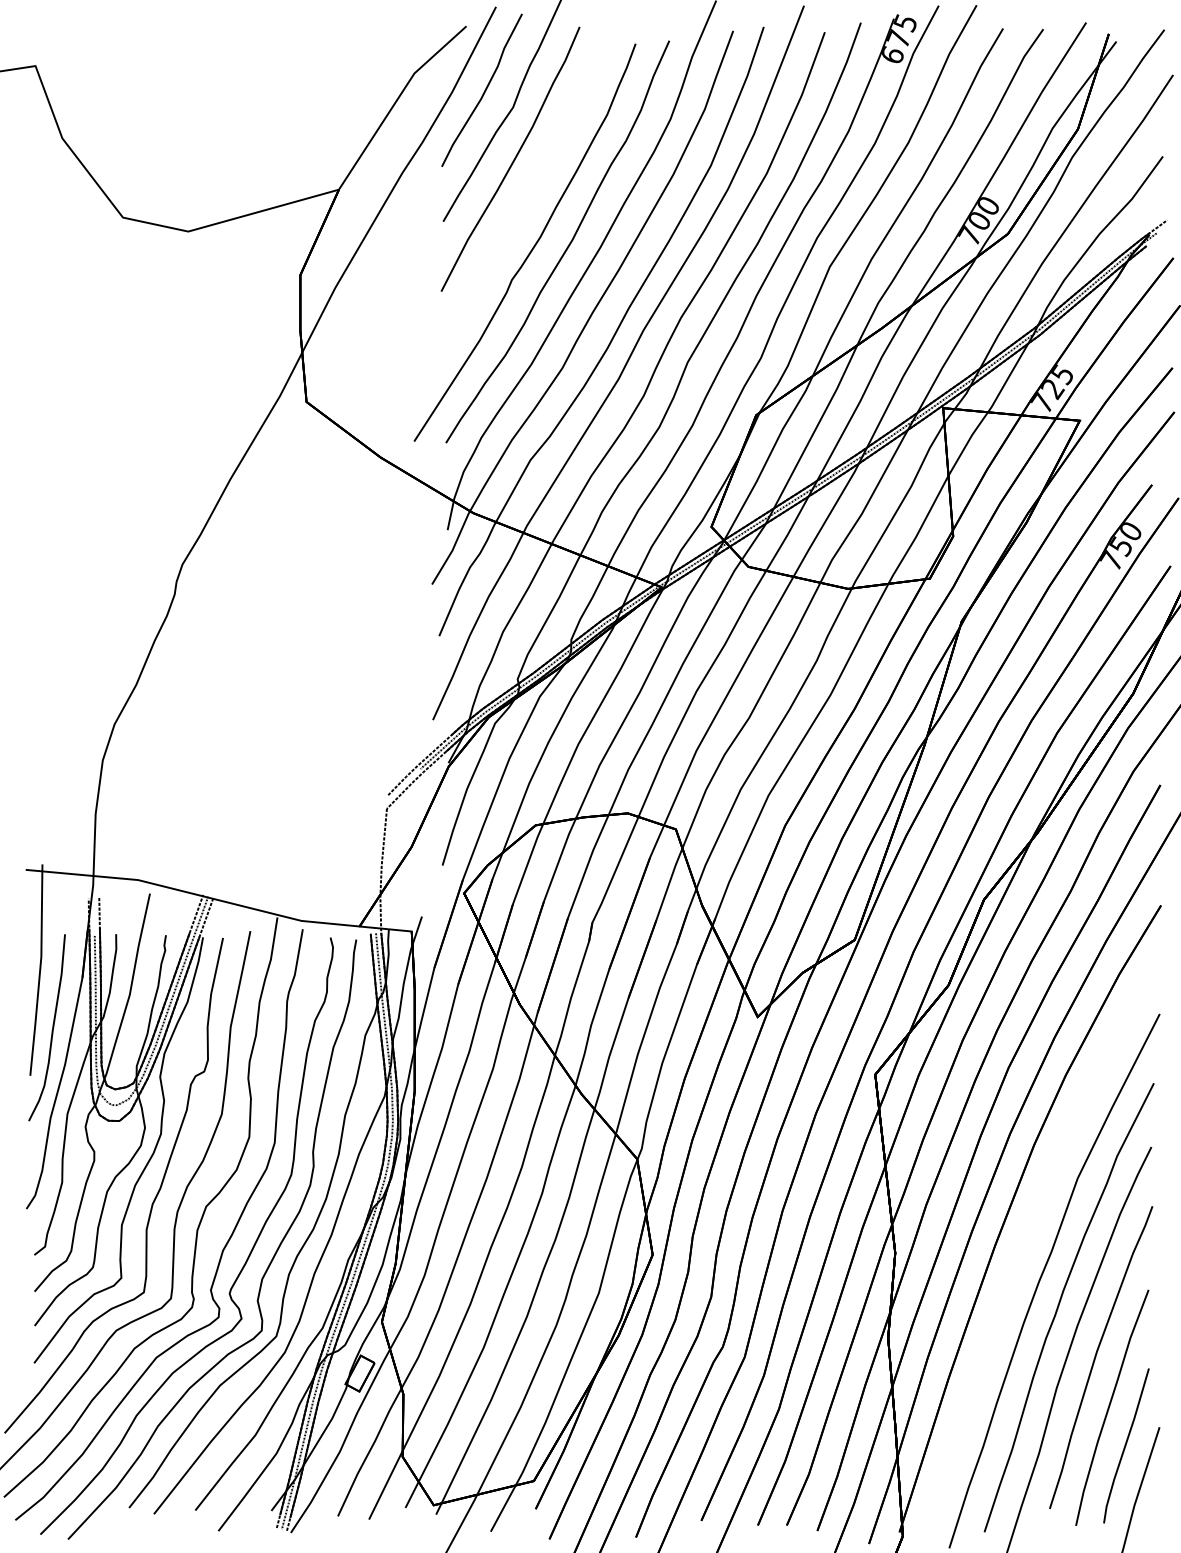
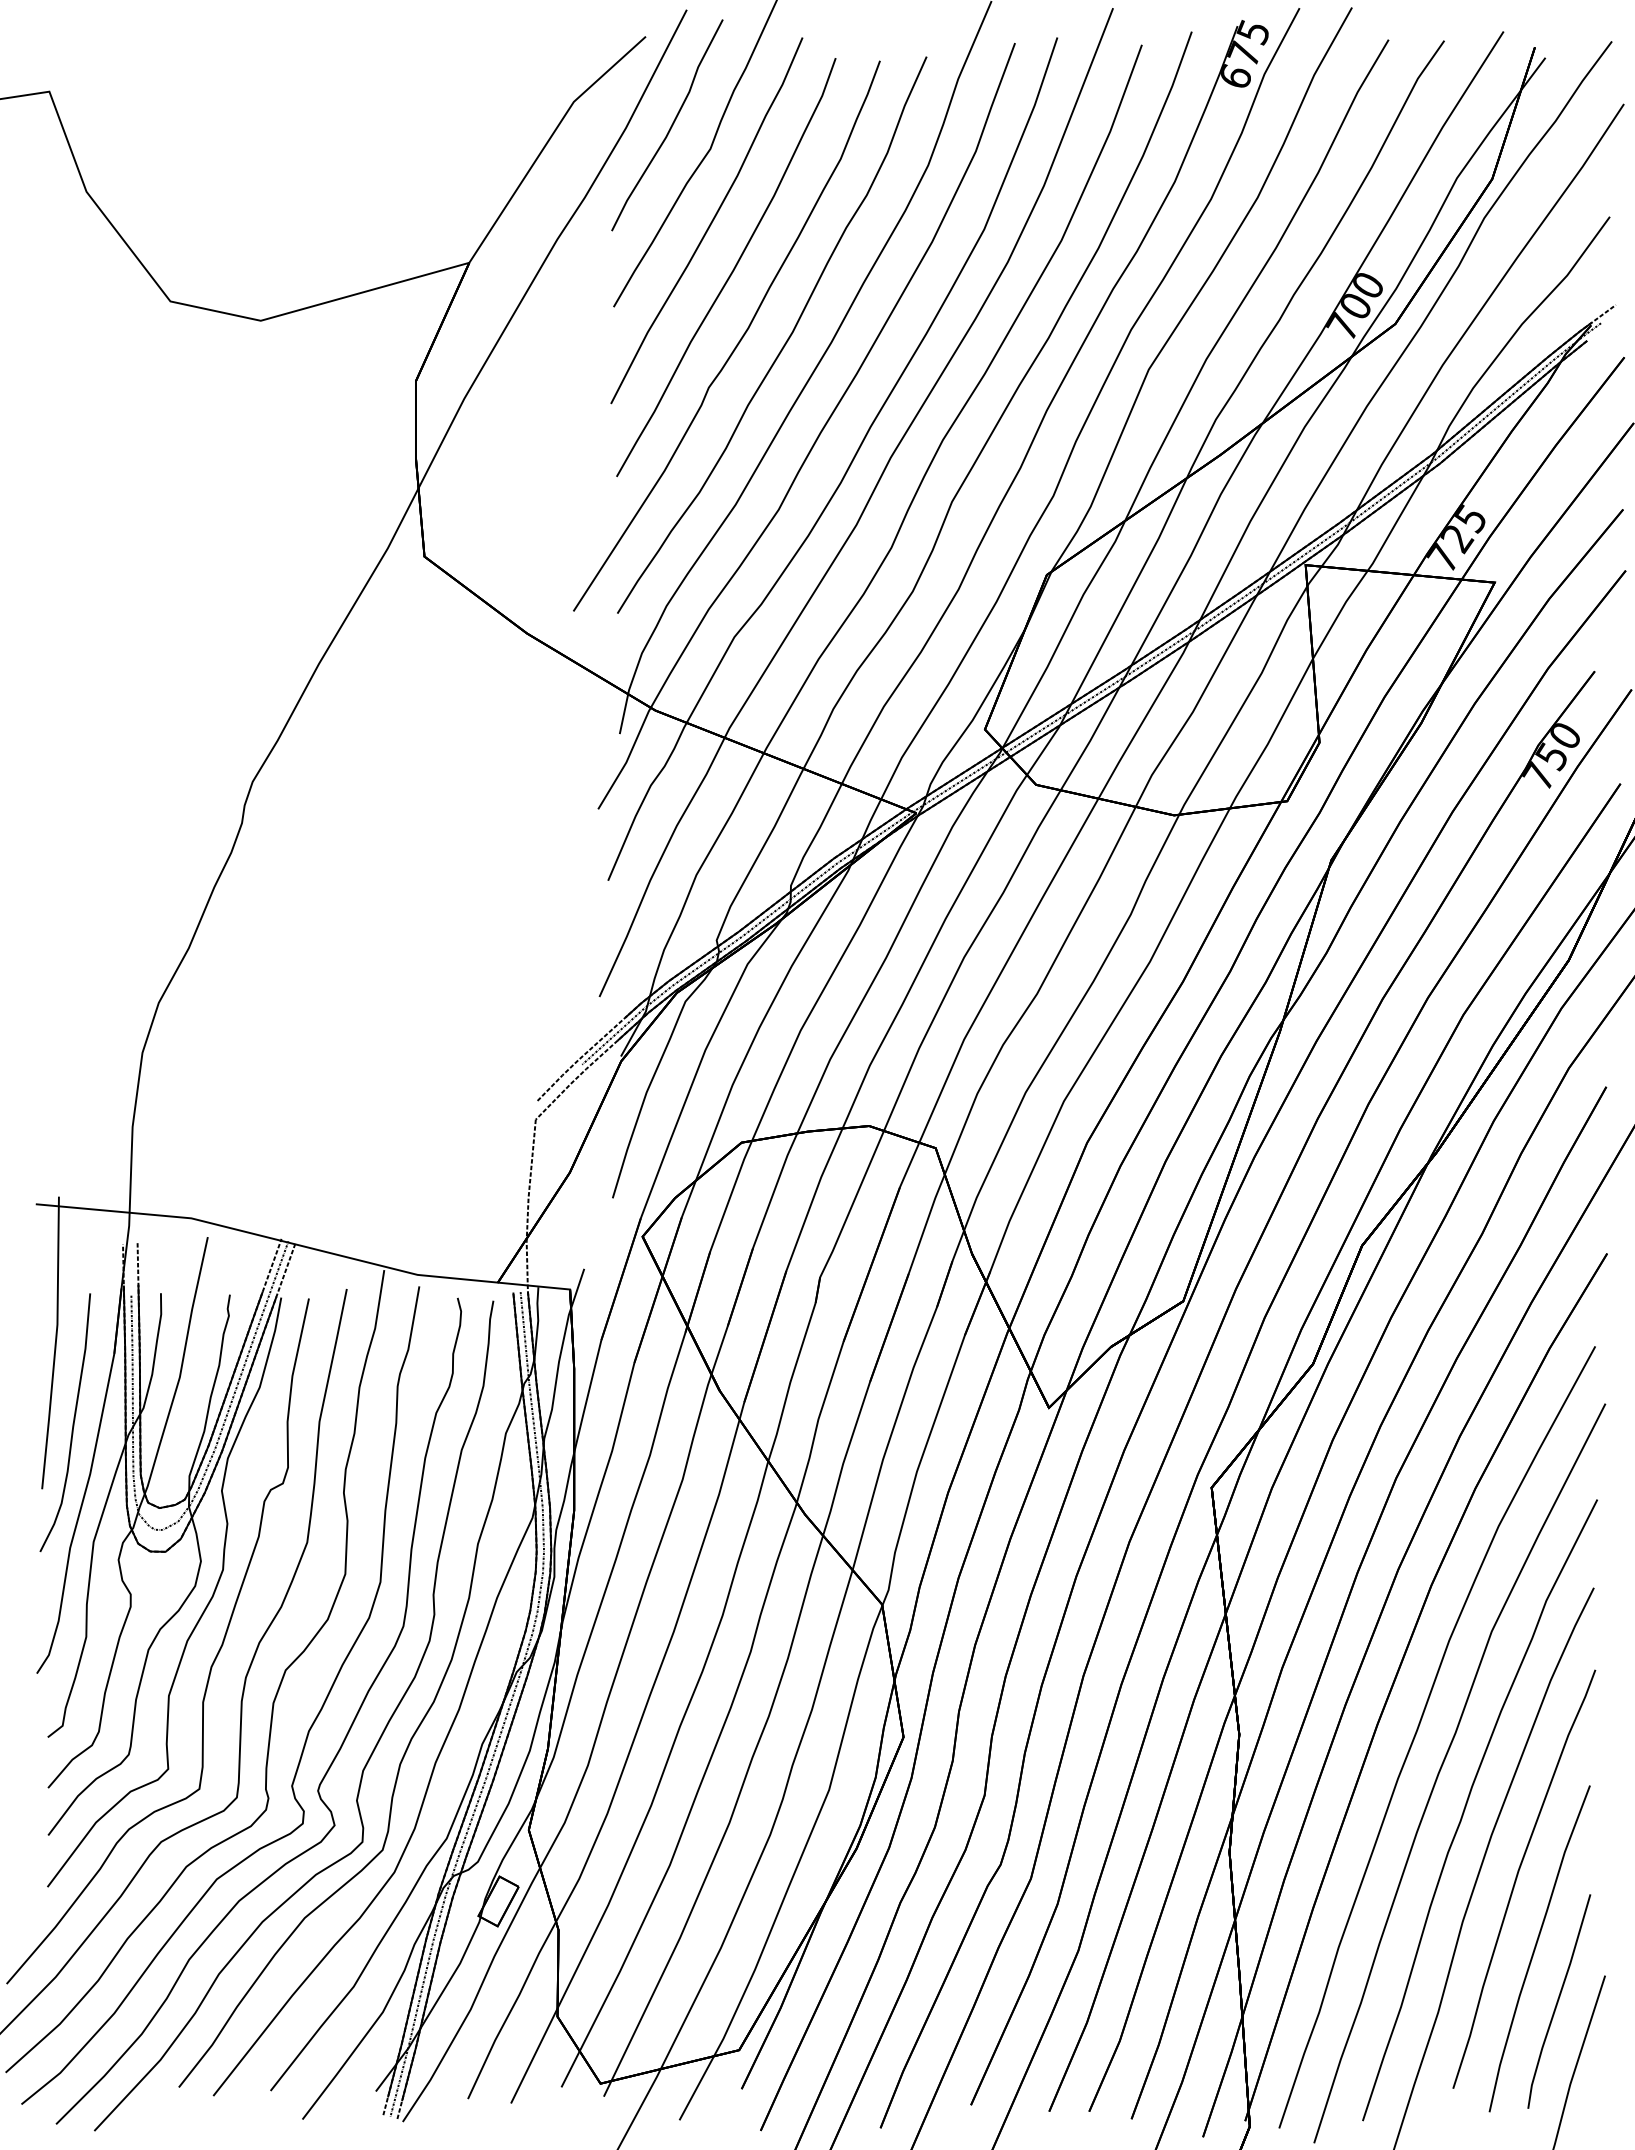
part: (529, 194) -> (732, 269), added
part: (1024, 1250) -> (1418, 1730), added

